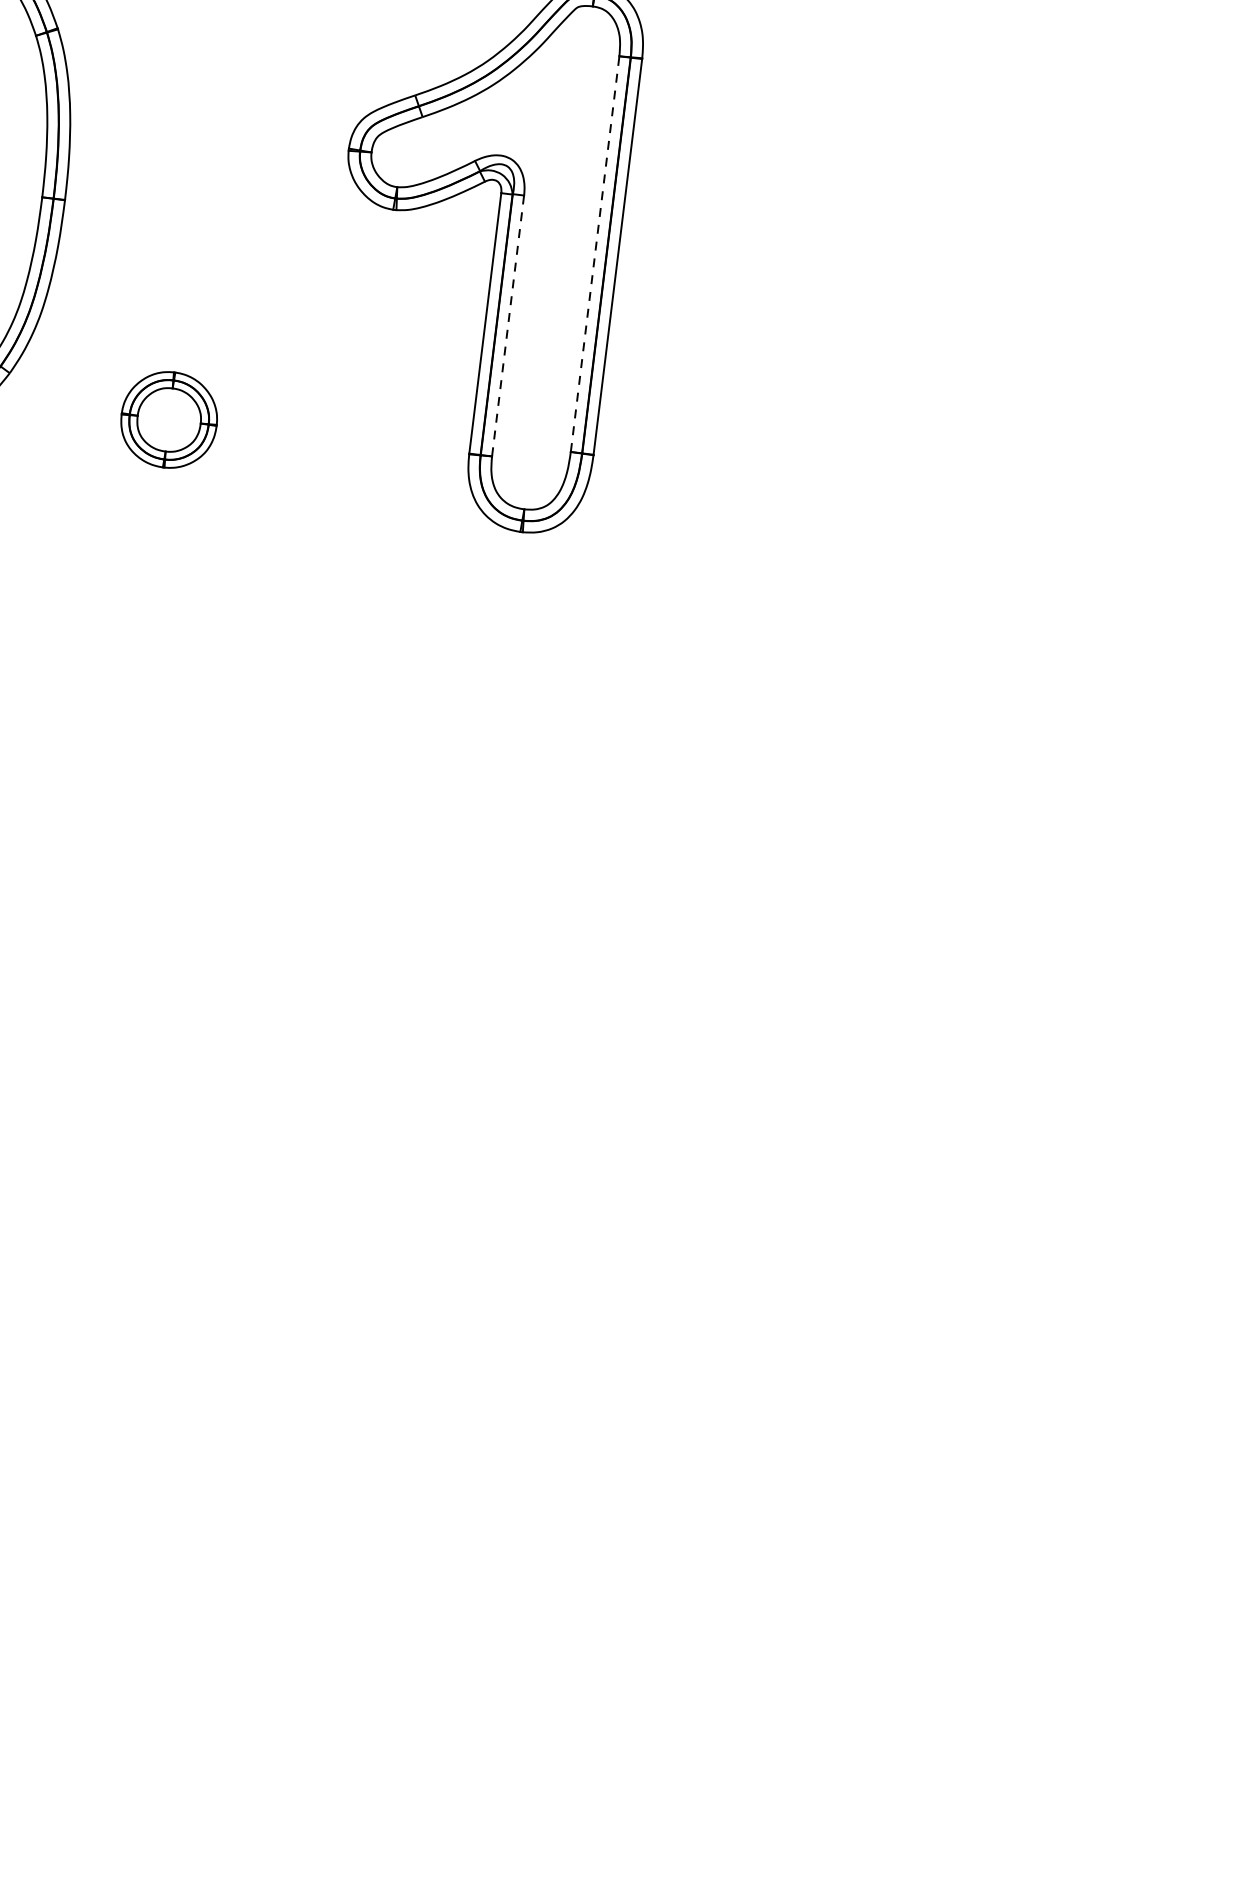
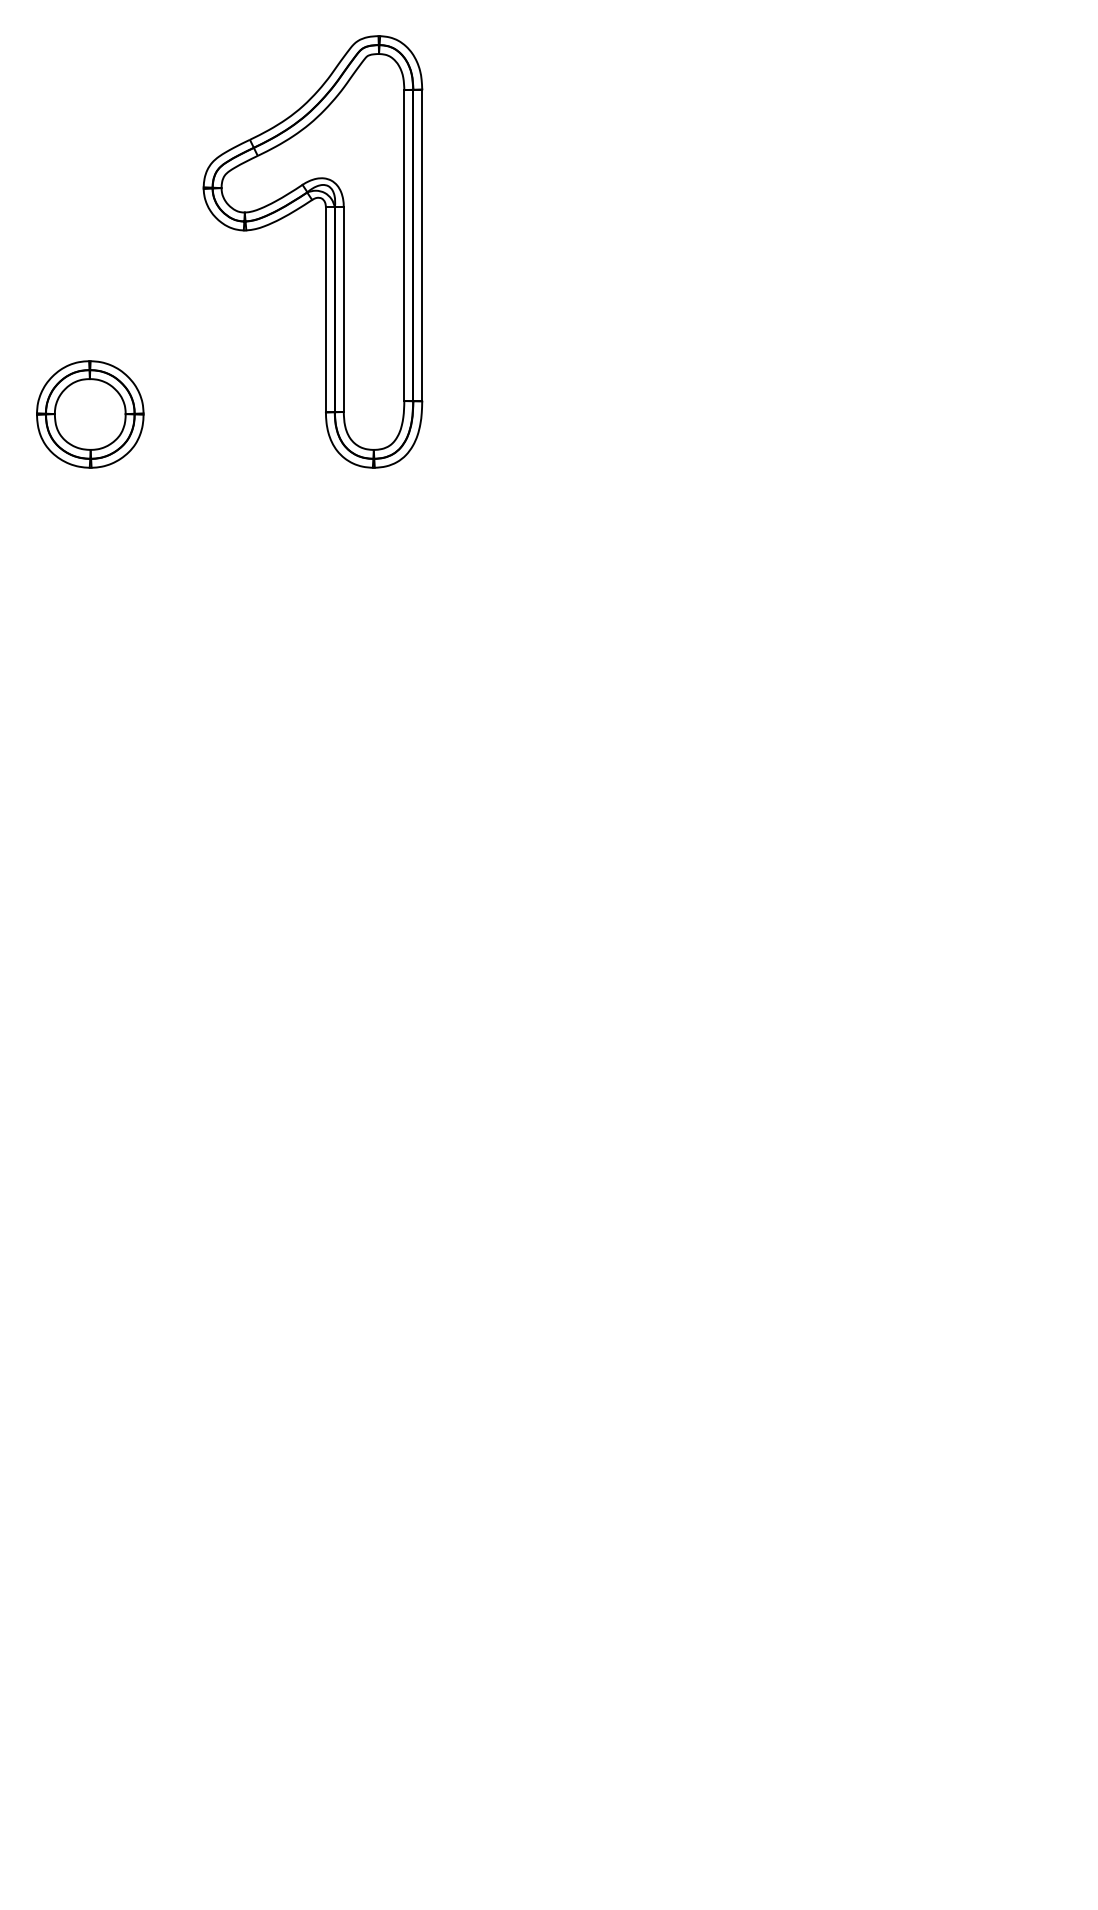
line: (595, 254) -> (404, 245), dashed -> solid
line: (507, 325) -> (343, 309), dashed -> solid
part: (169, 420) -> (90, 414), size x1.43

